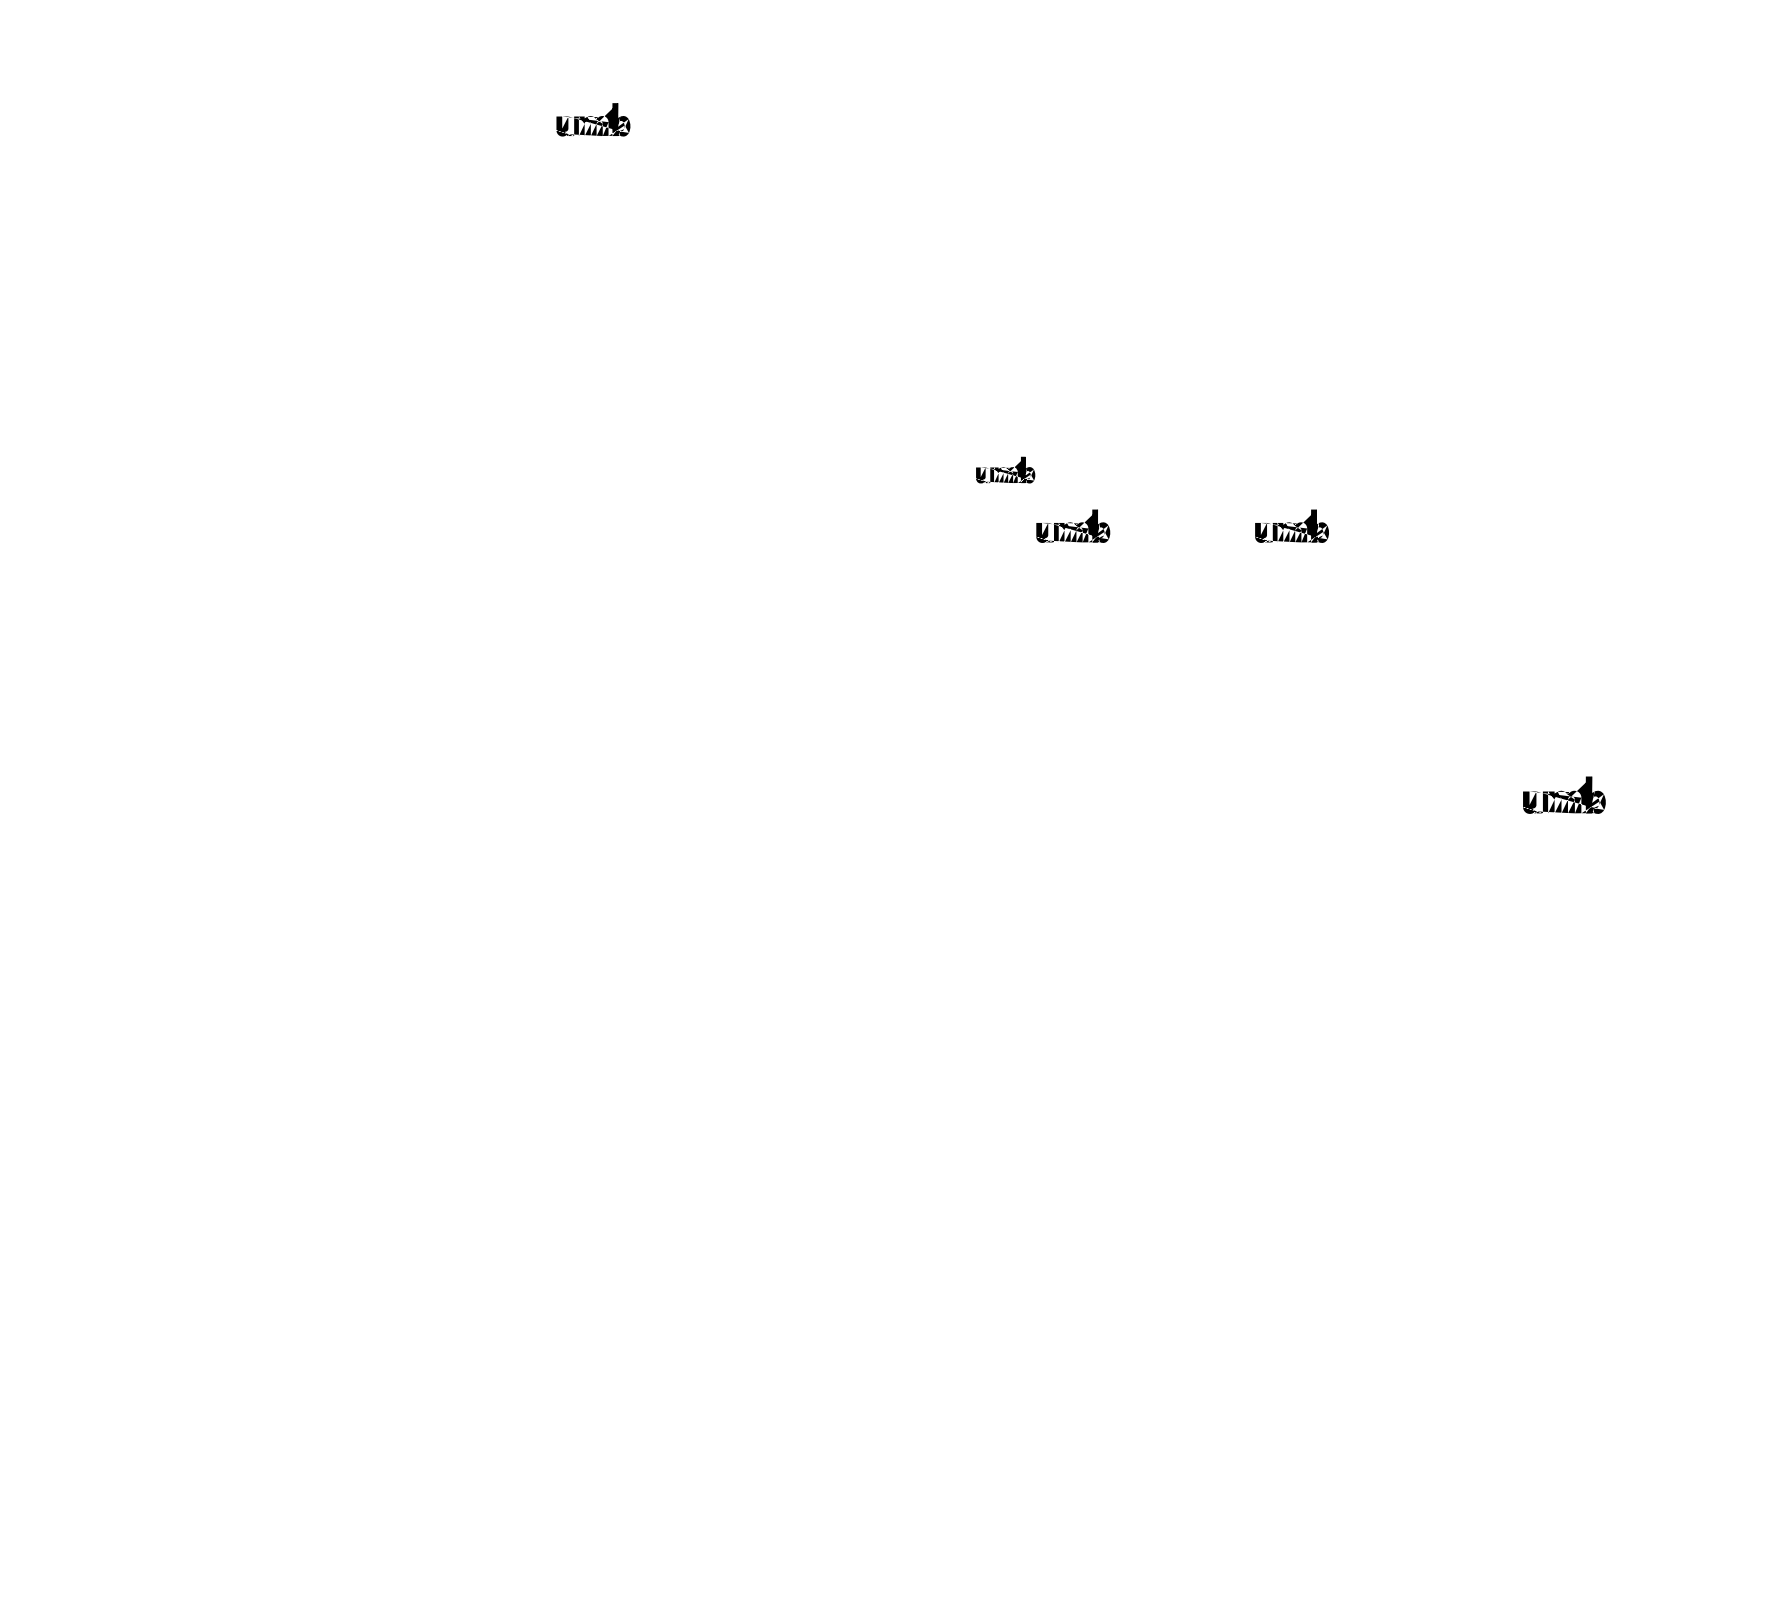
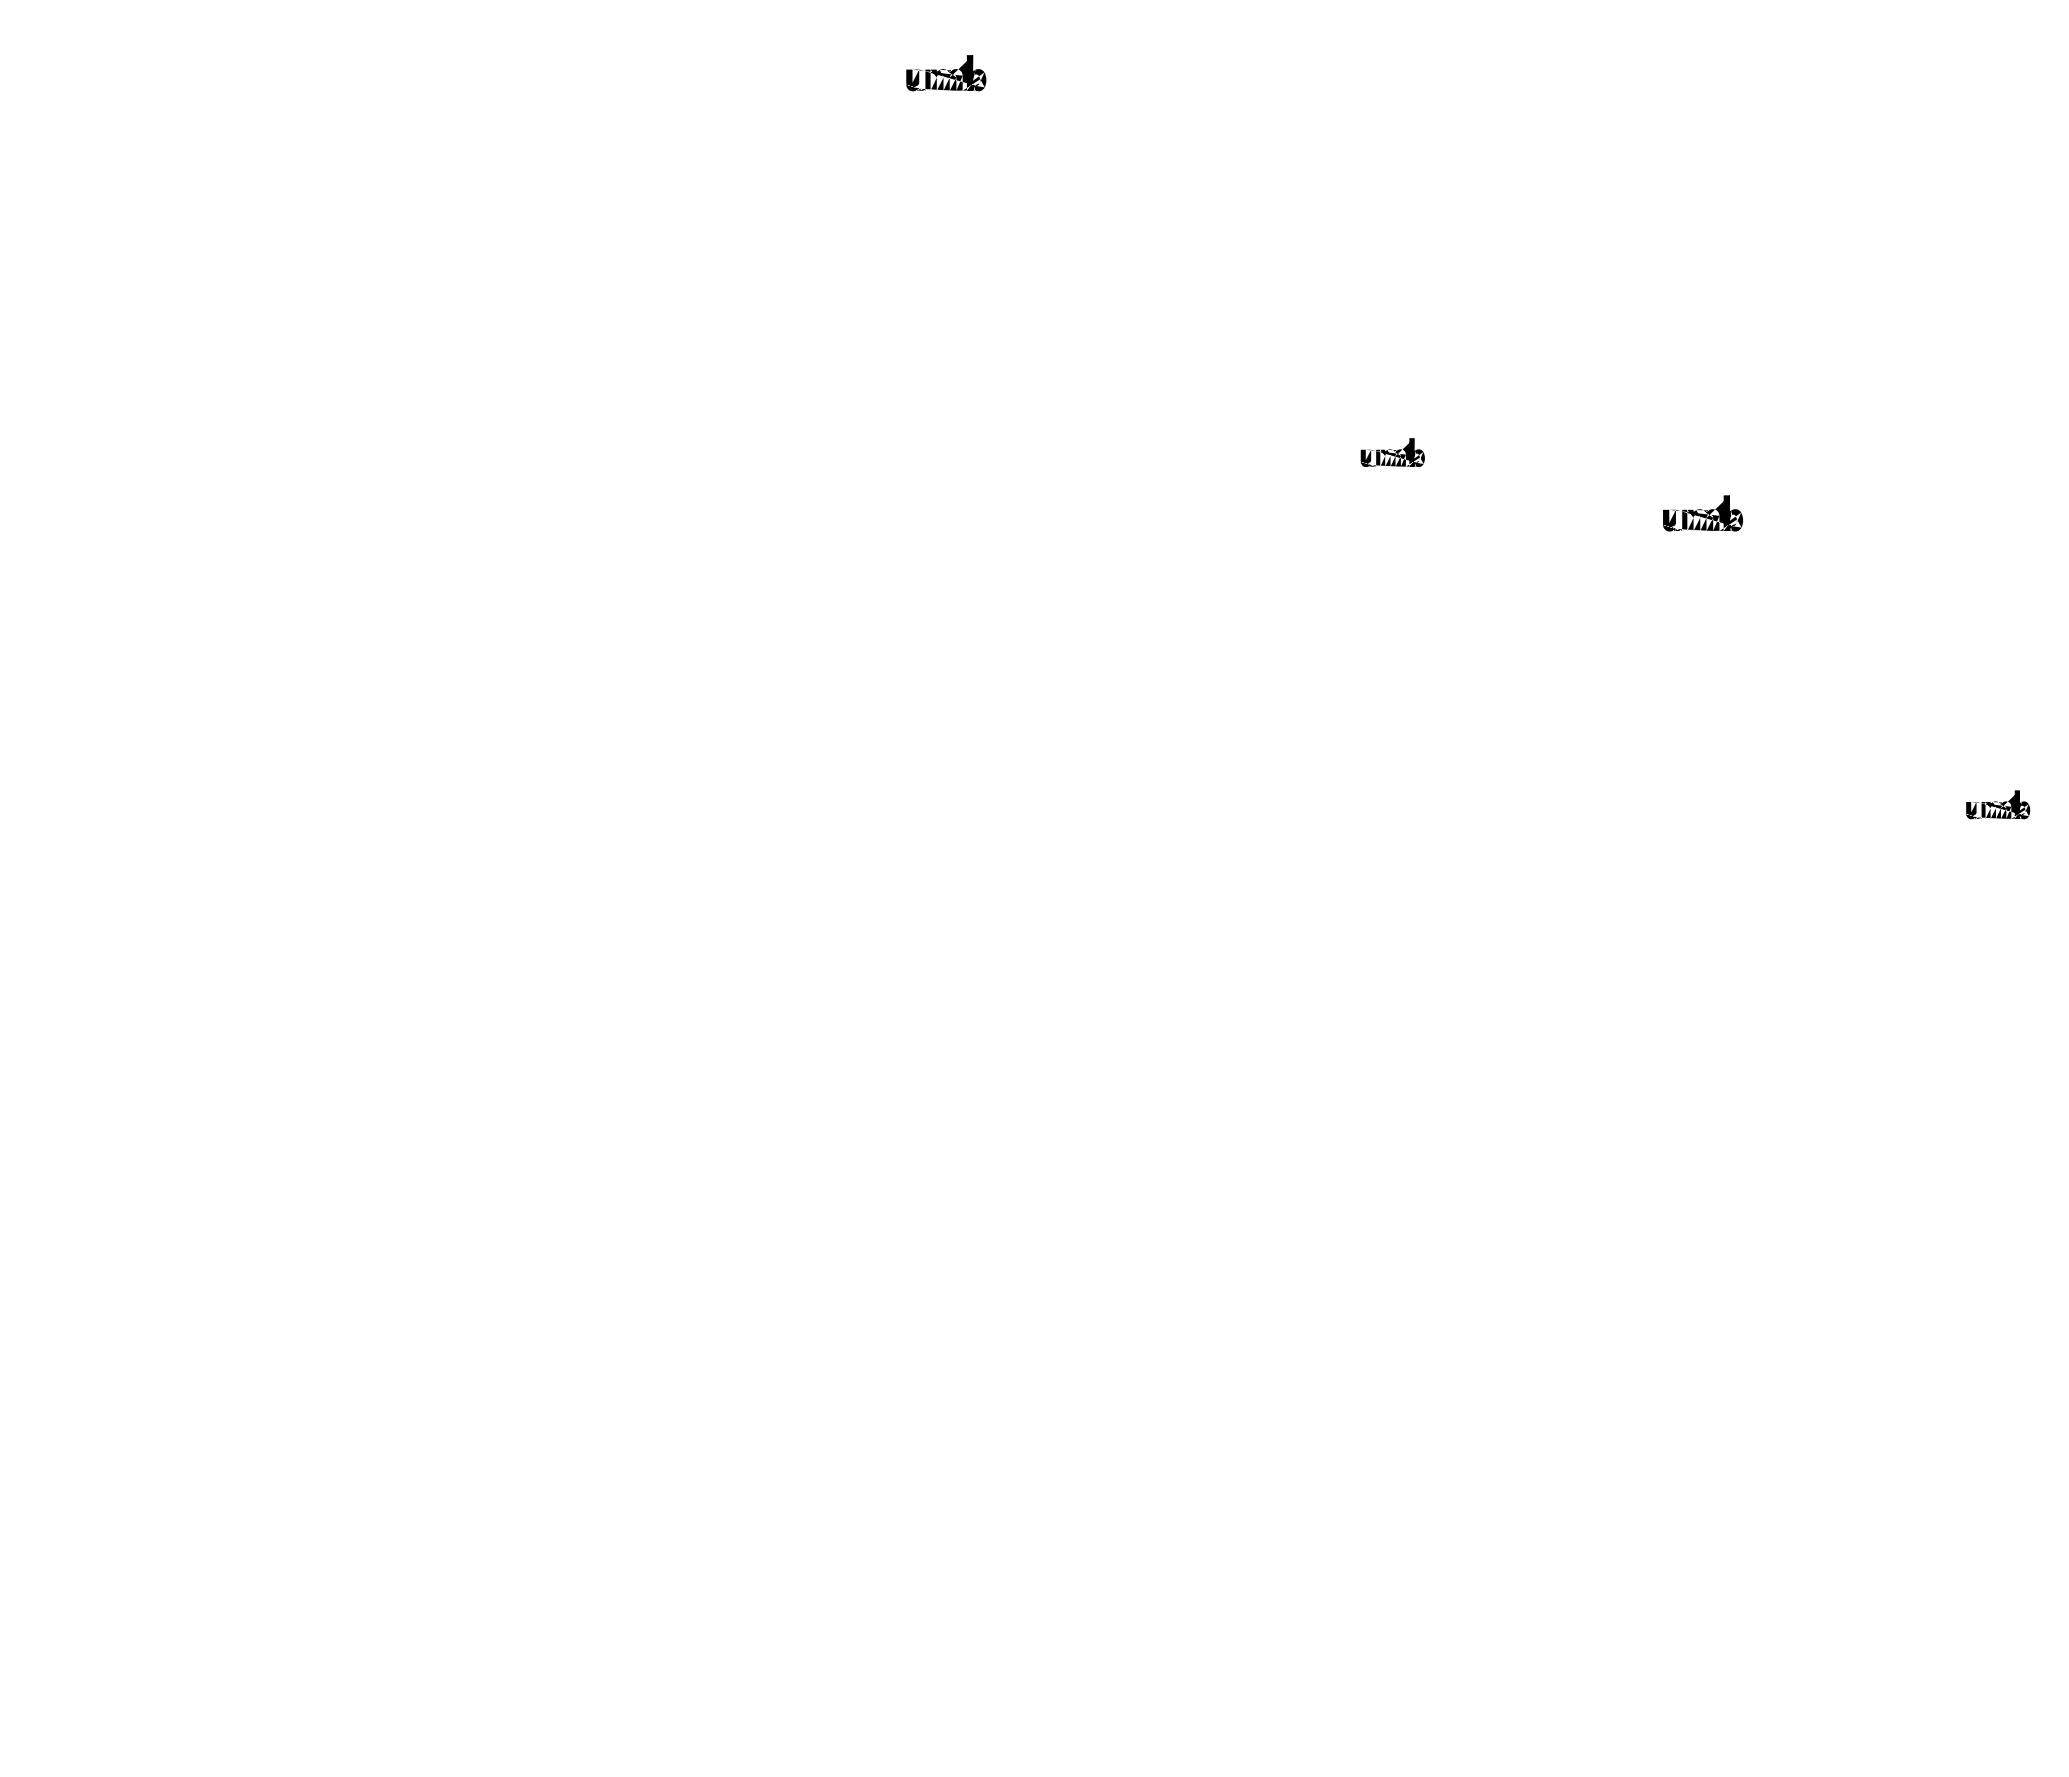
part: (1072, 526) -> (1465, 513), removed
part: (1564, 794) -> (1998, 804), size x0.71

